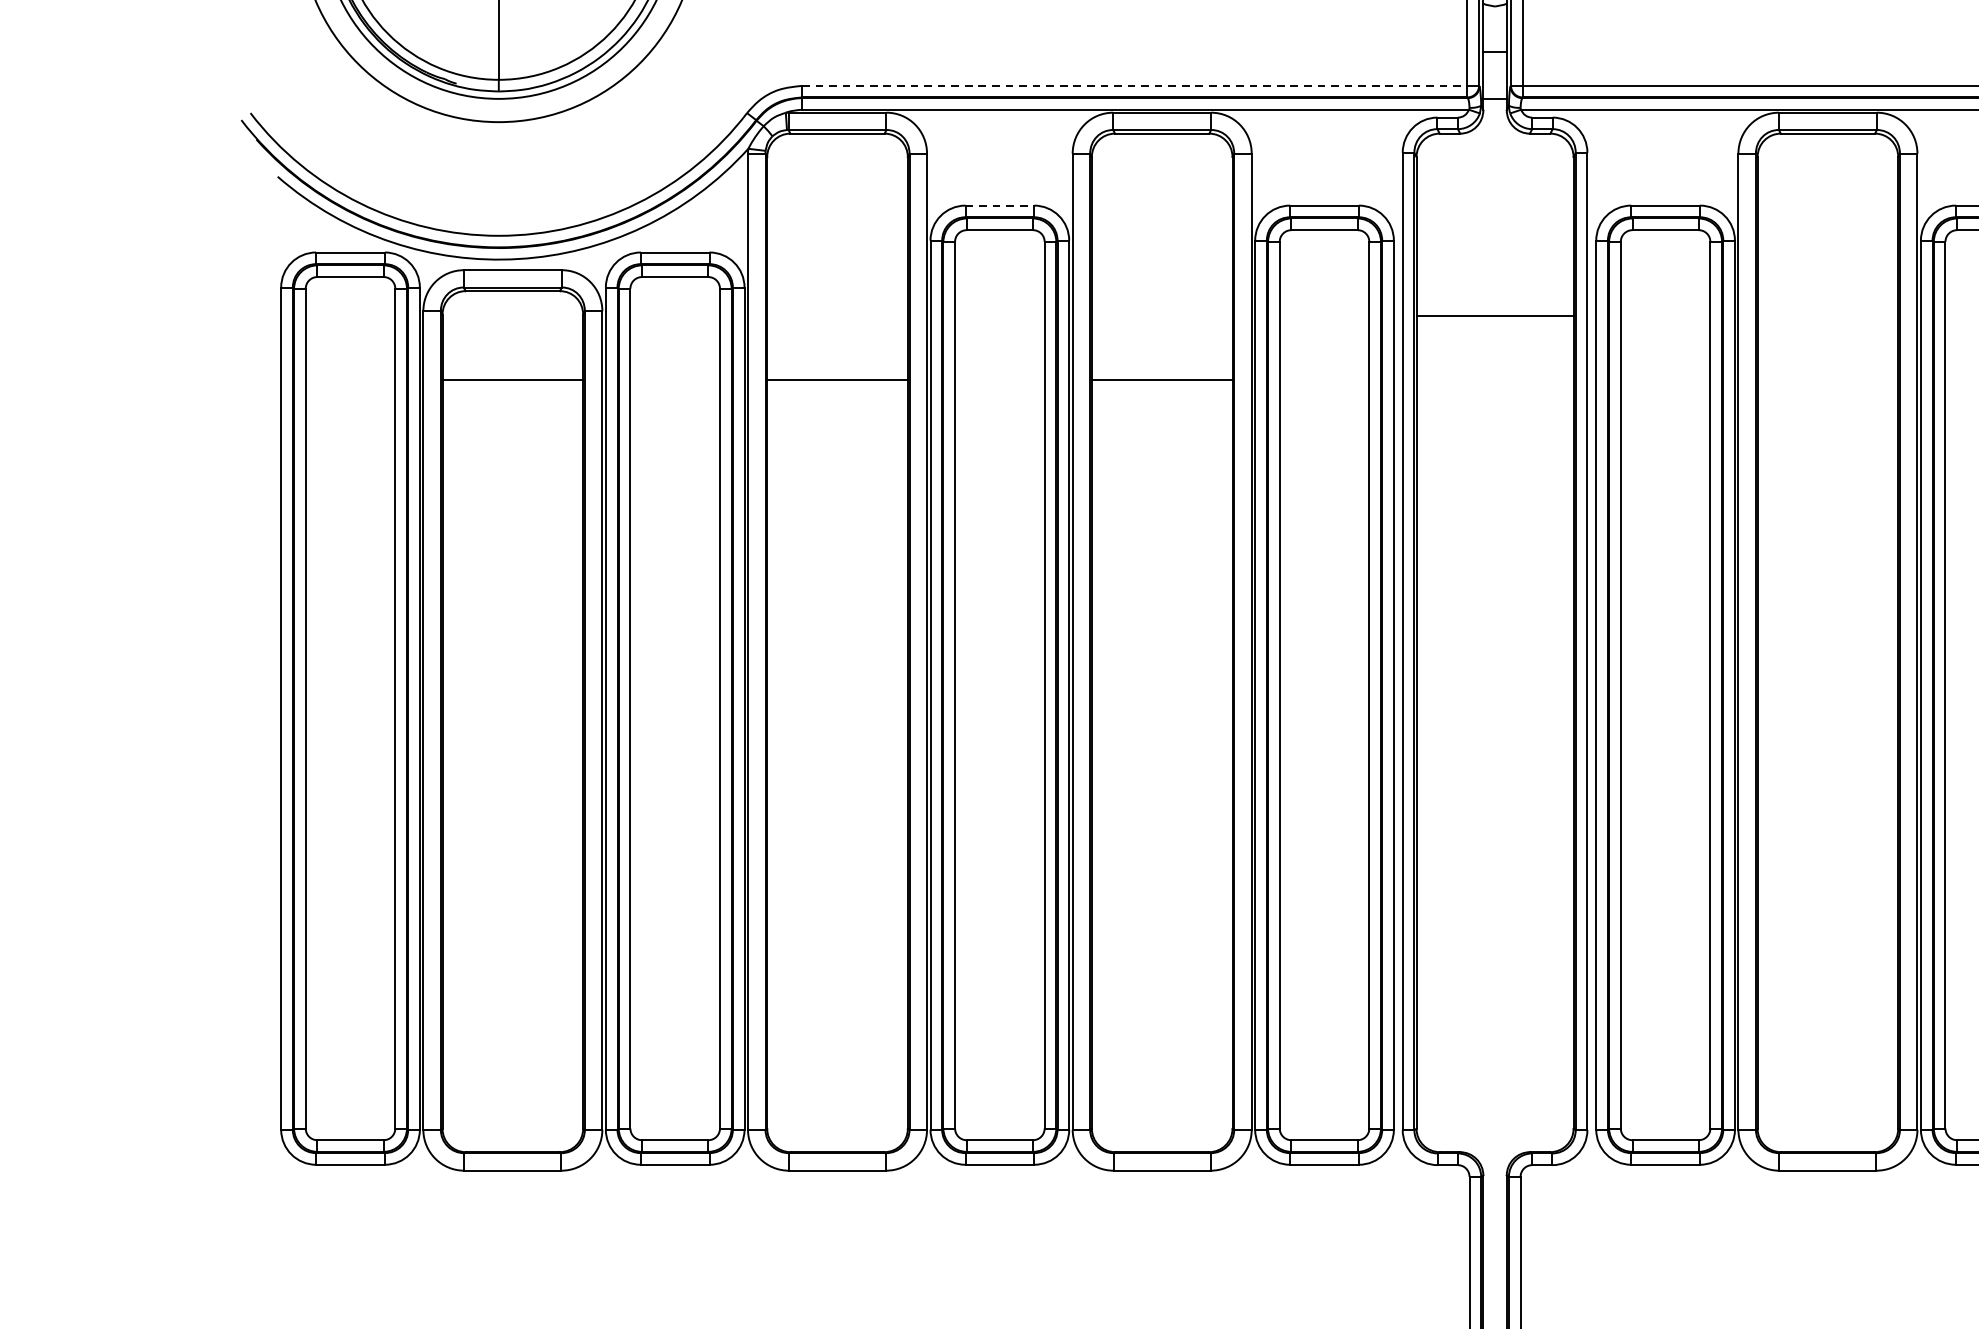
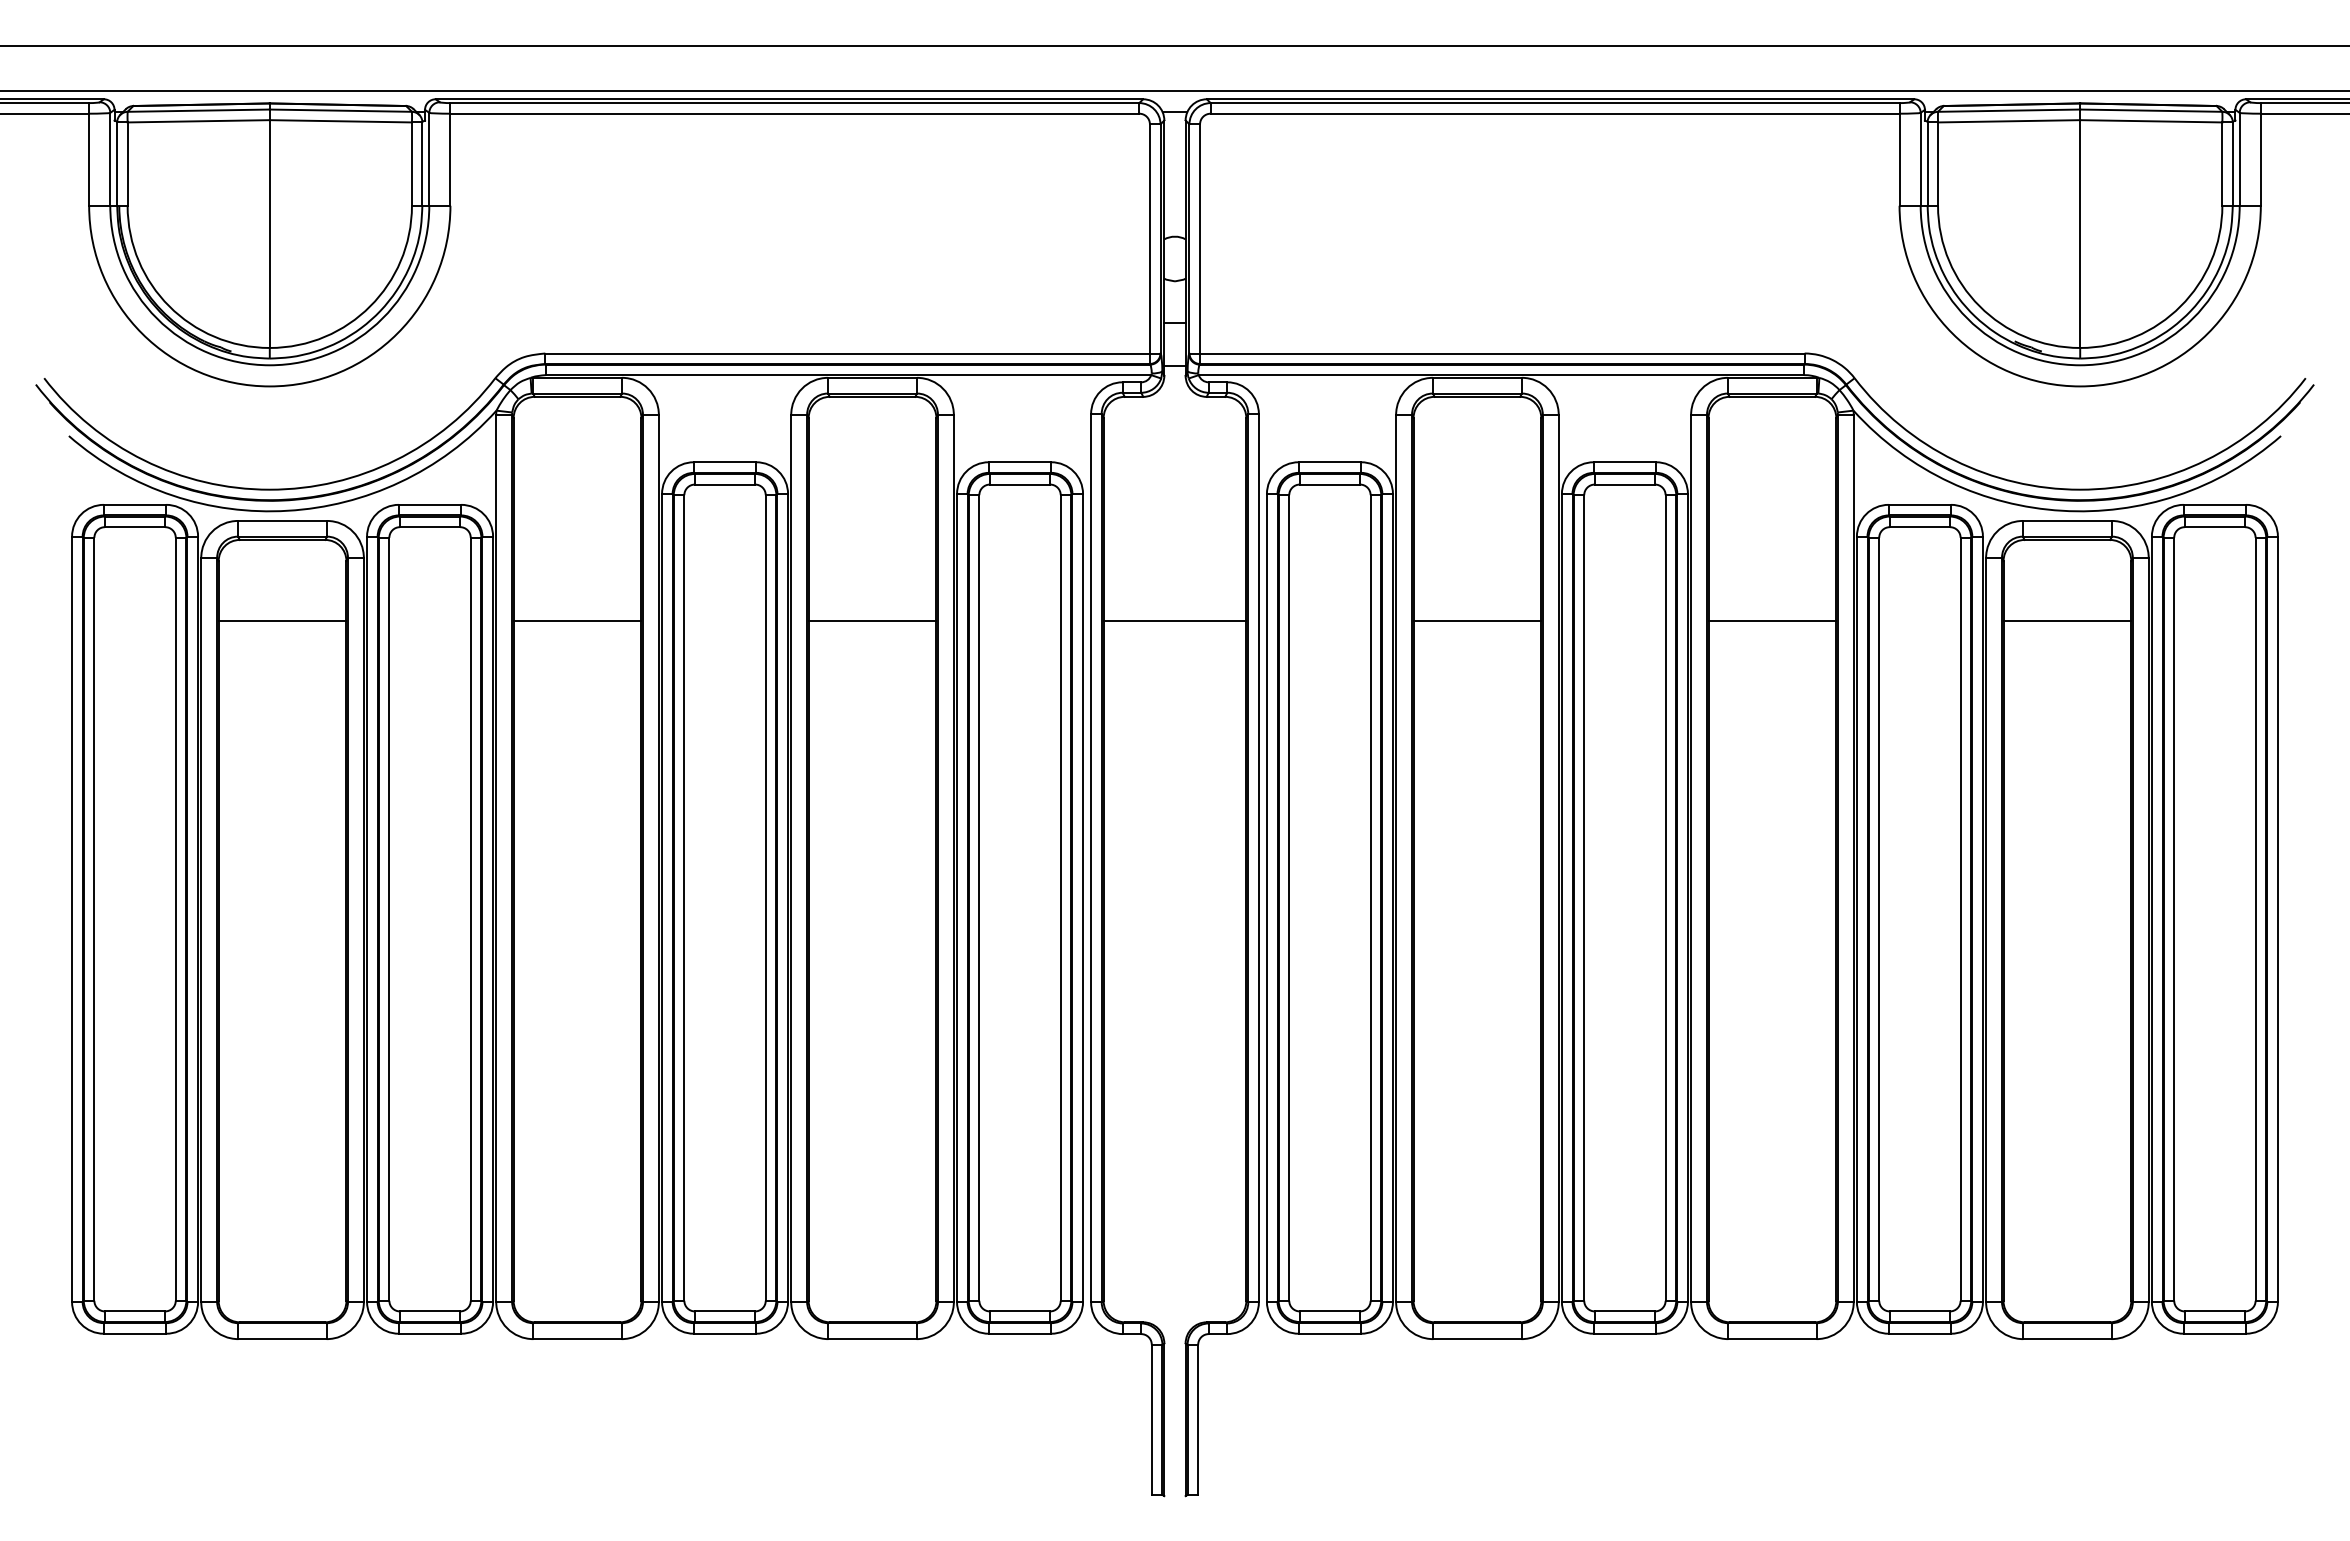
line: (1135, 85) -> (848, 353), dashed -> solid
line: (1000, 205) -> (725, 462), dashed -> solid
line: (1494, 315) -> (1174, 621), moved
line: (1828, 380) -> (1477, 621), added

